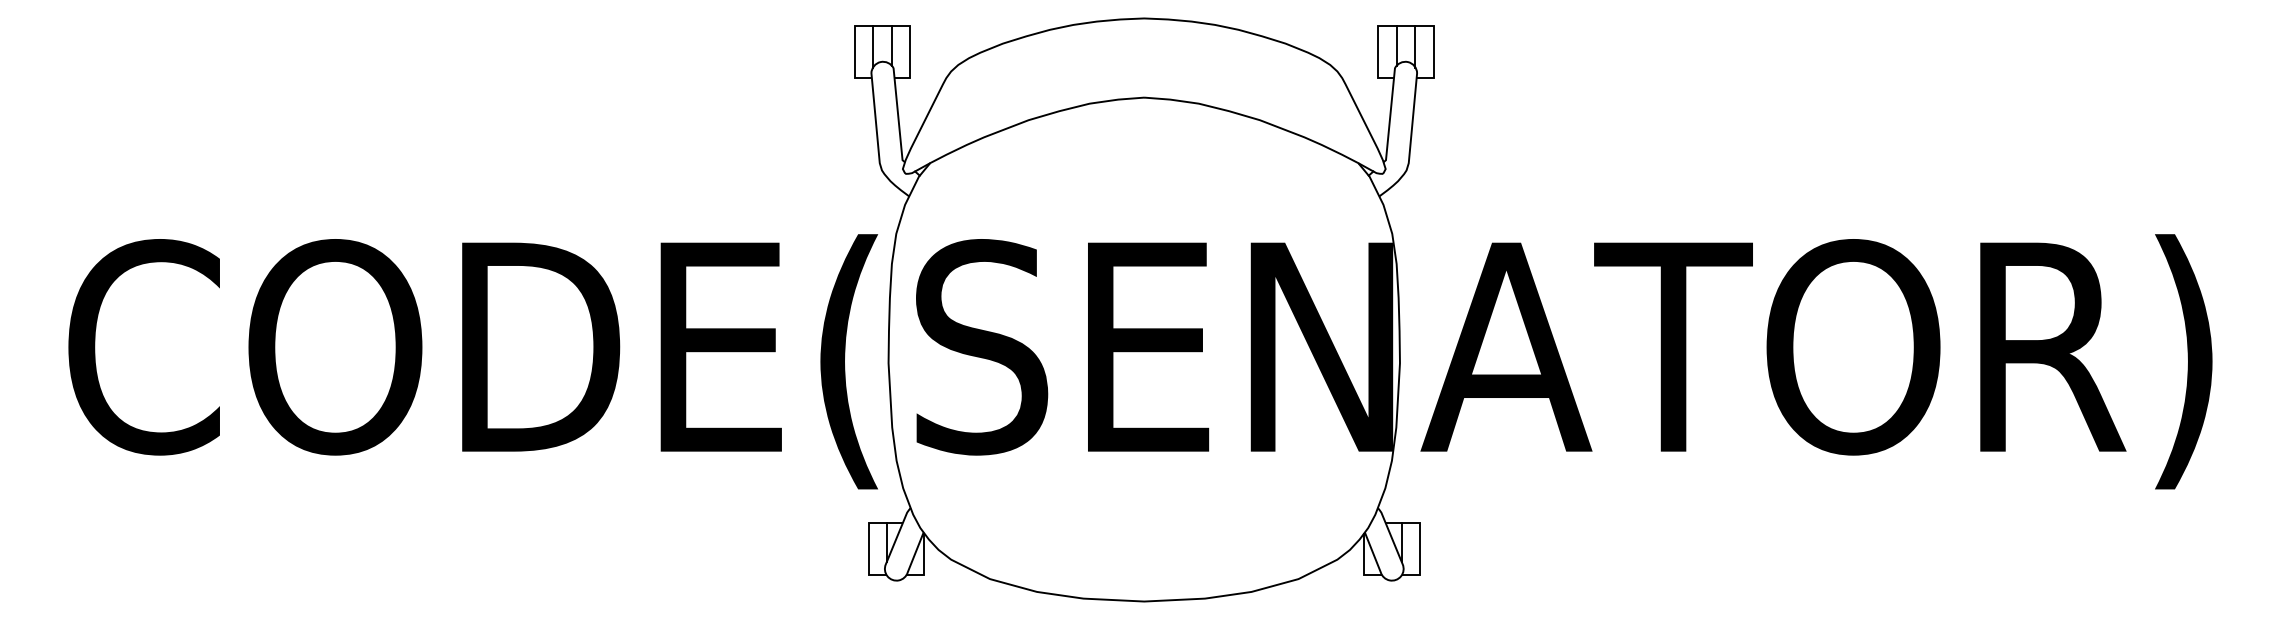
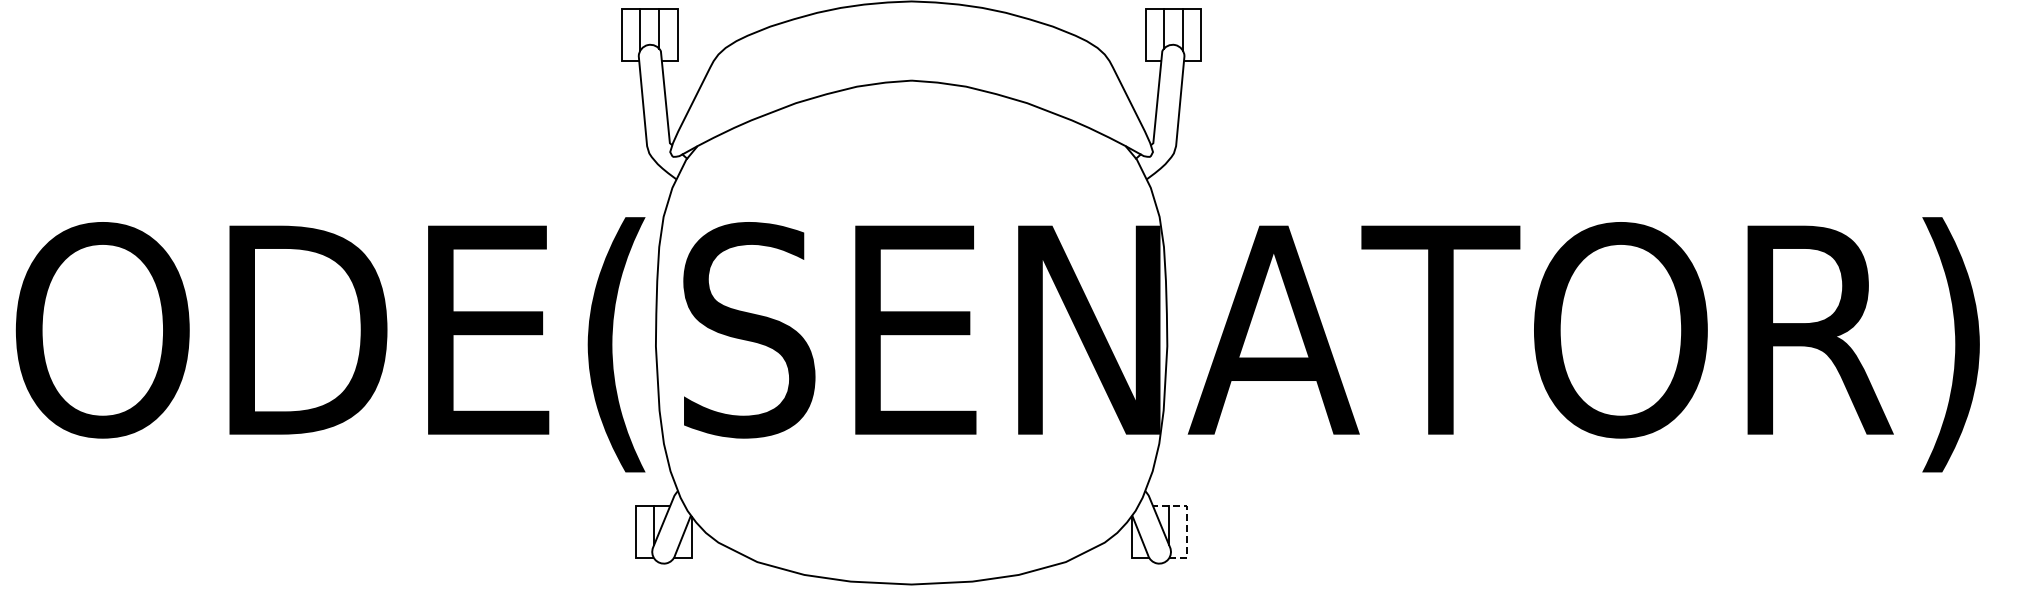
line: (1419, 540) -> (1186, 523), solid -> dashed

